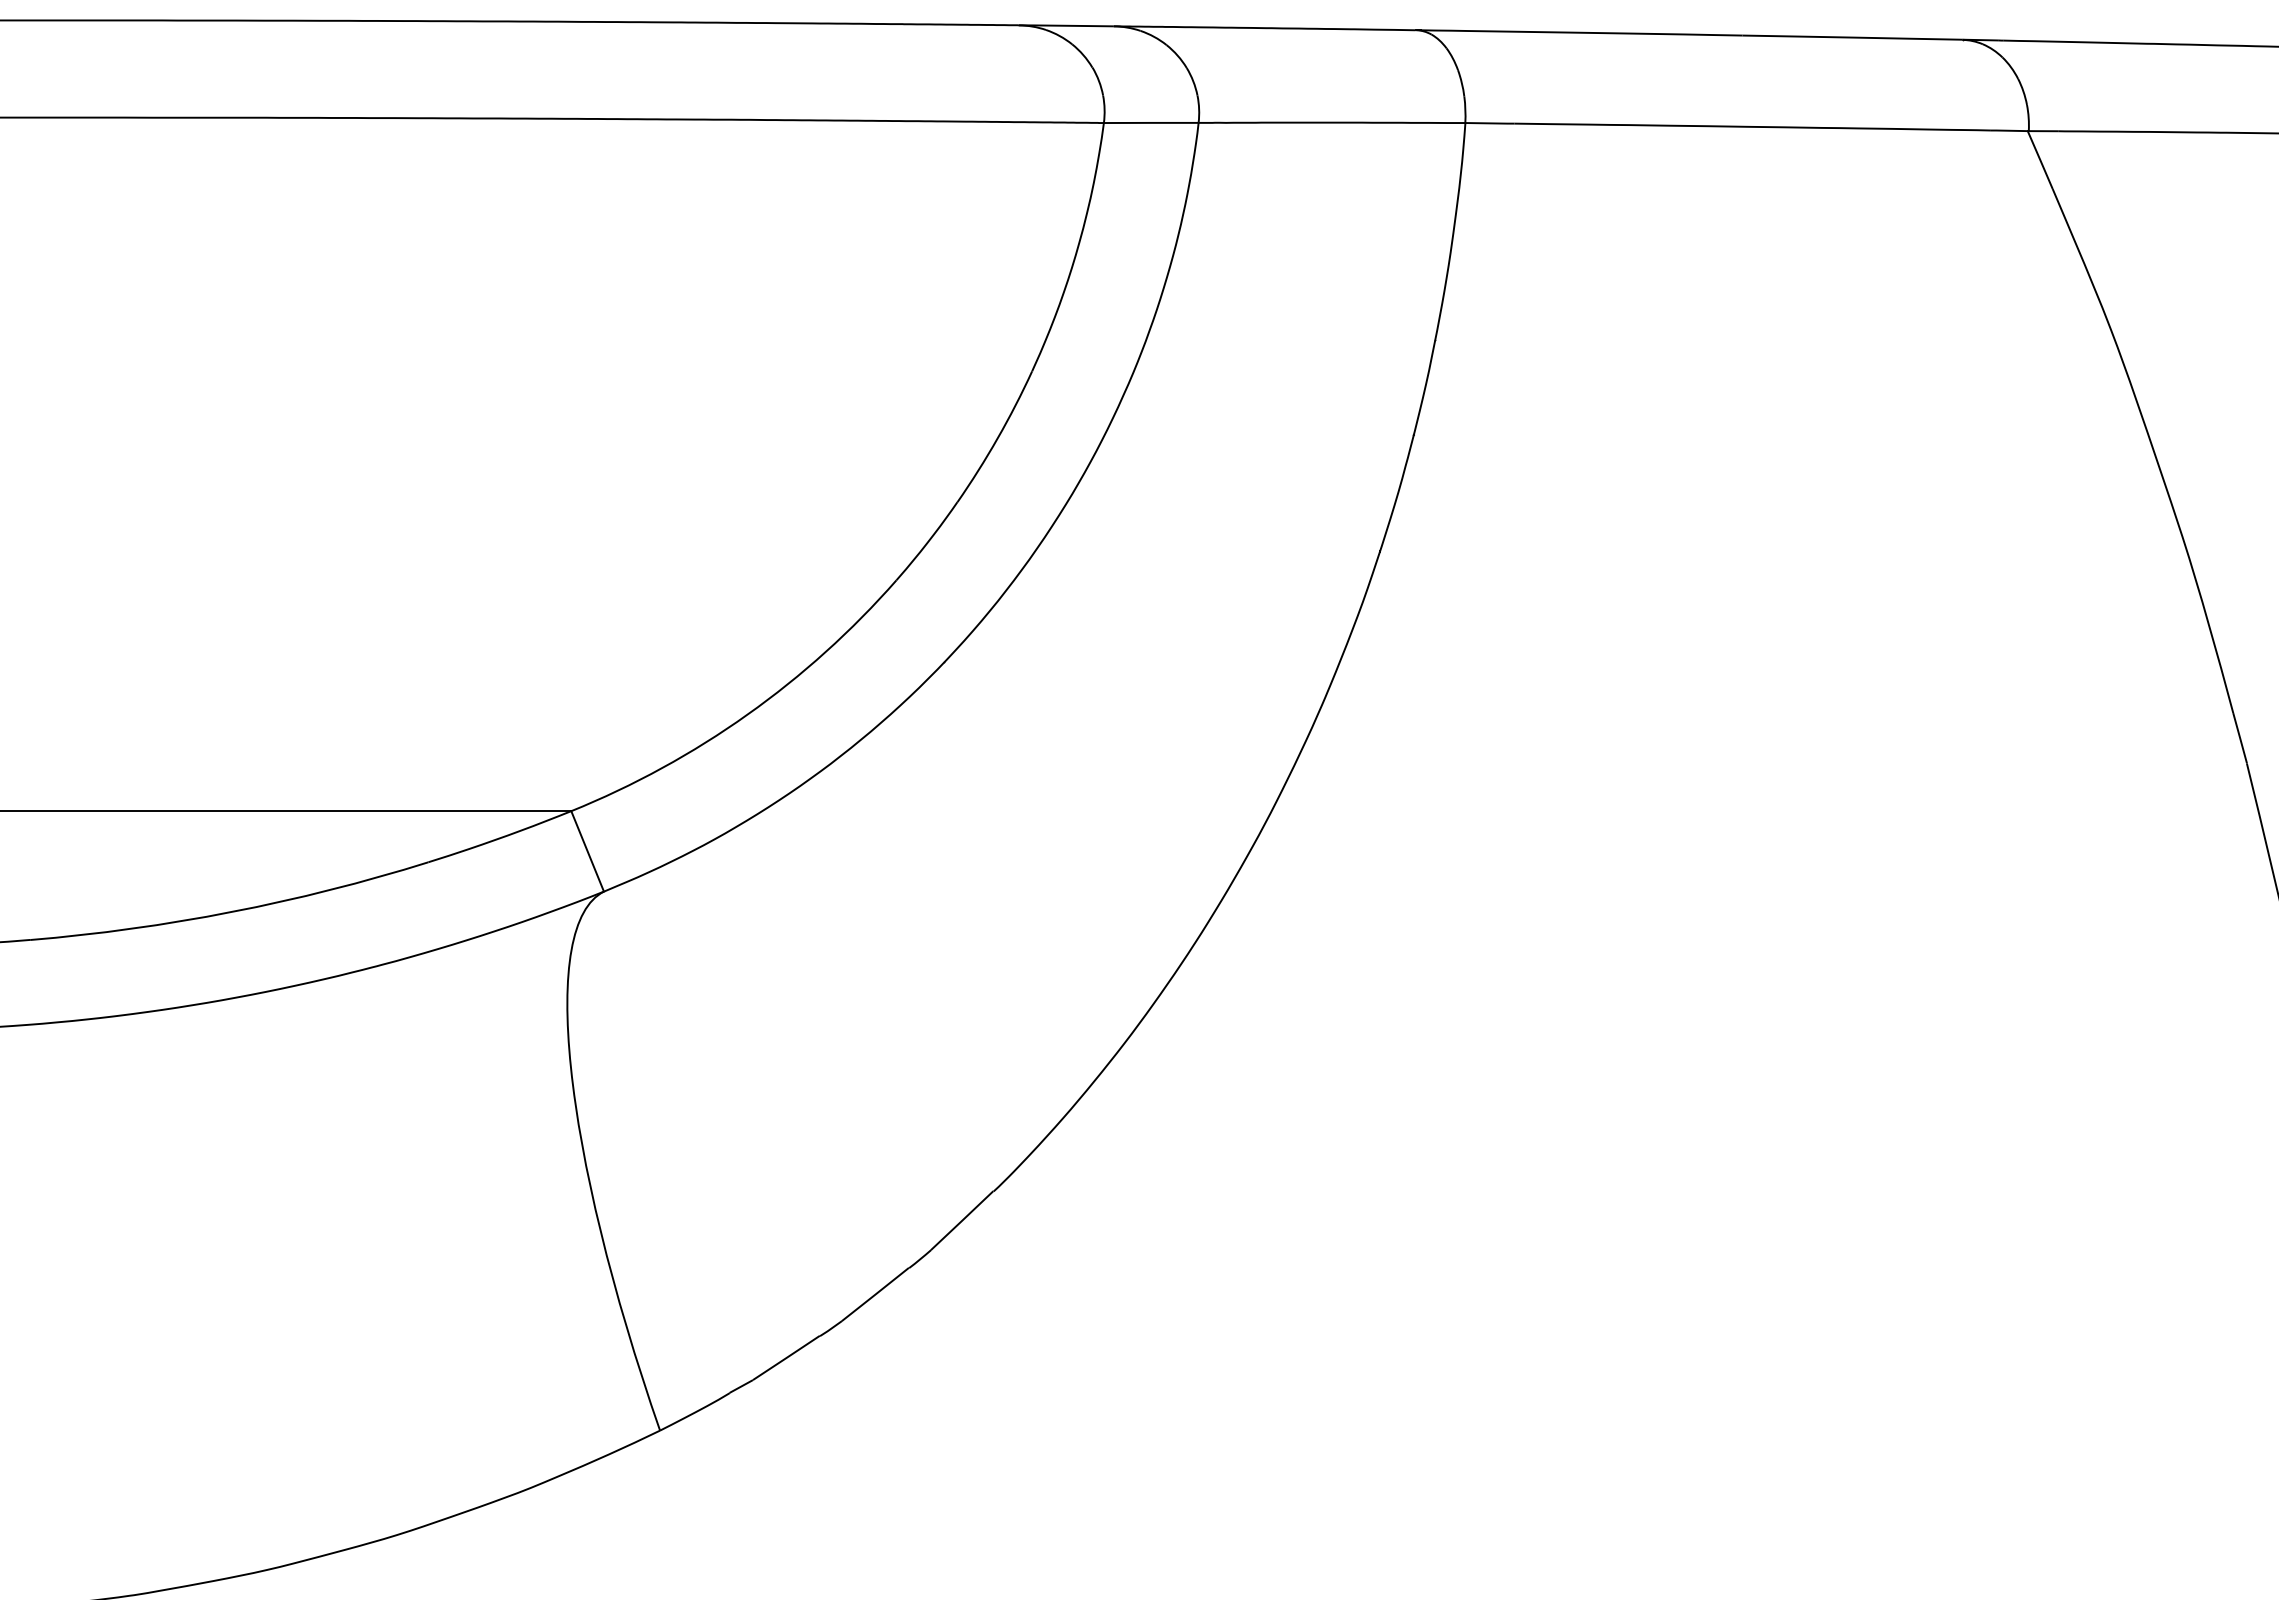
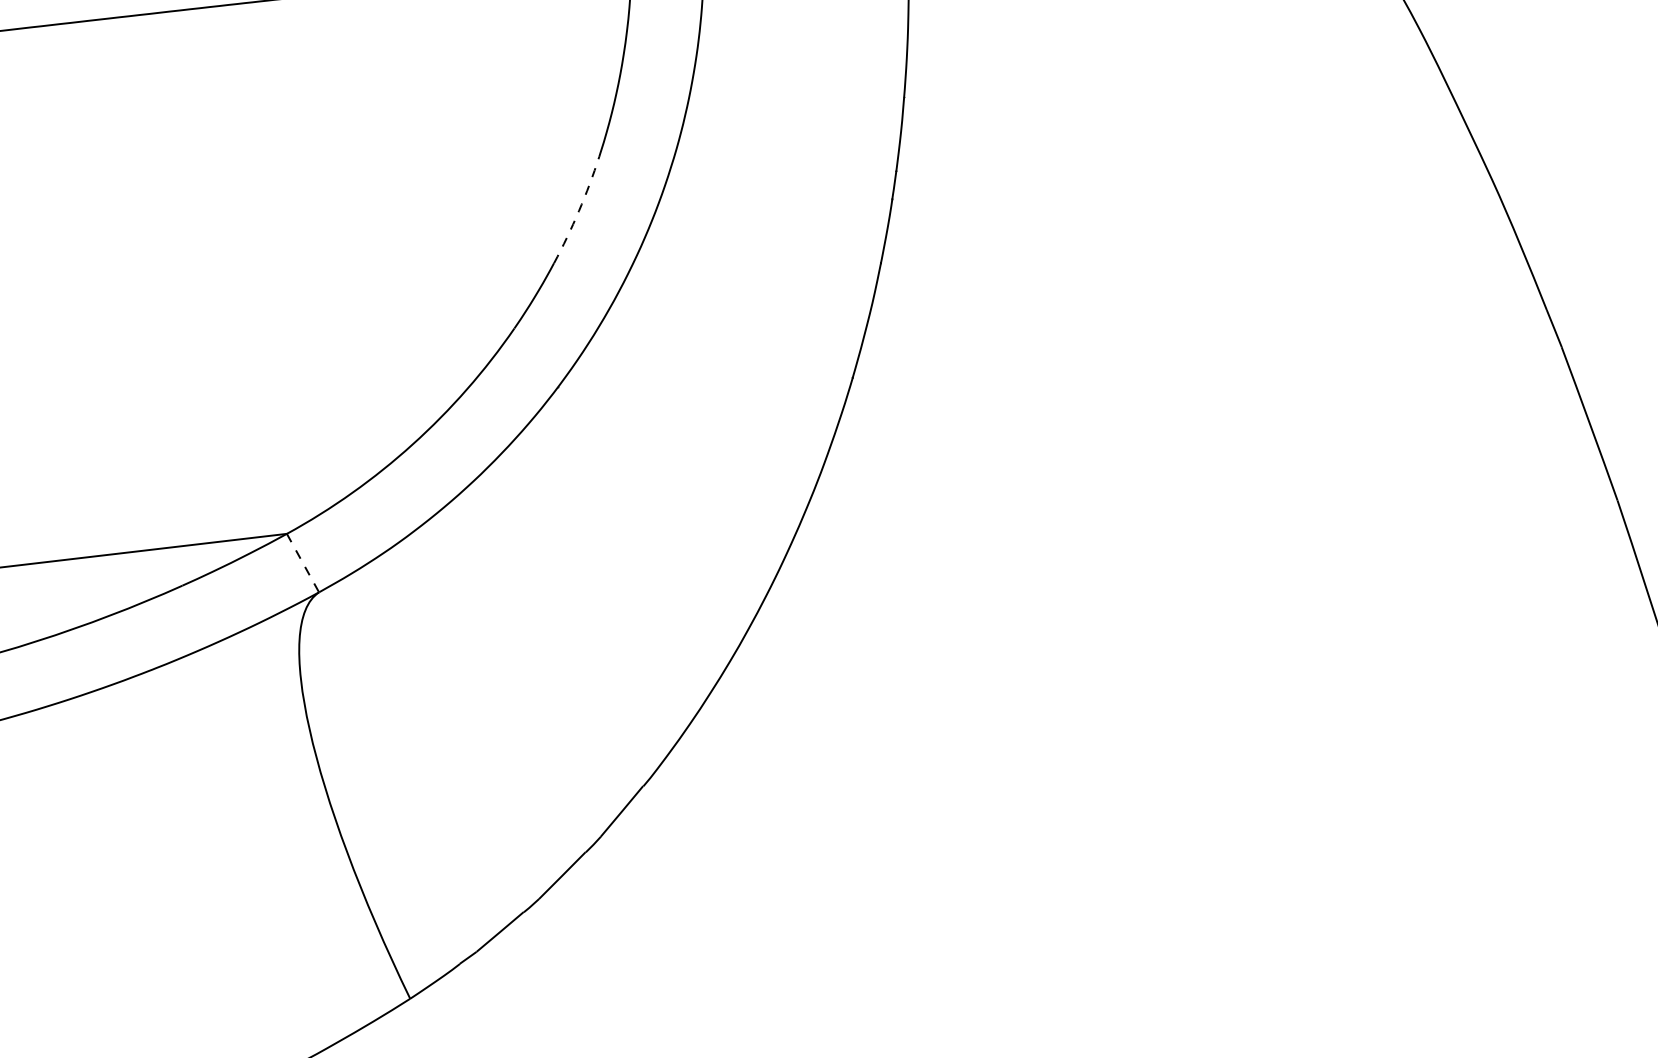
arc: (997, 438) -> (578, 211), solid -> dashed
line: (587, 851) -> (302, 563), solid -> dashed

